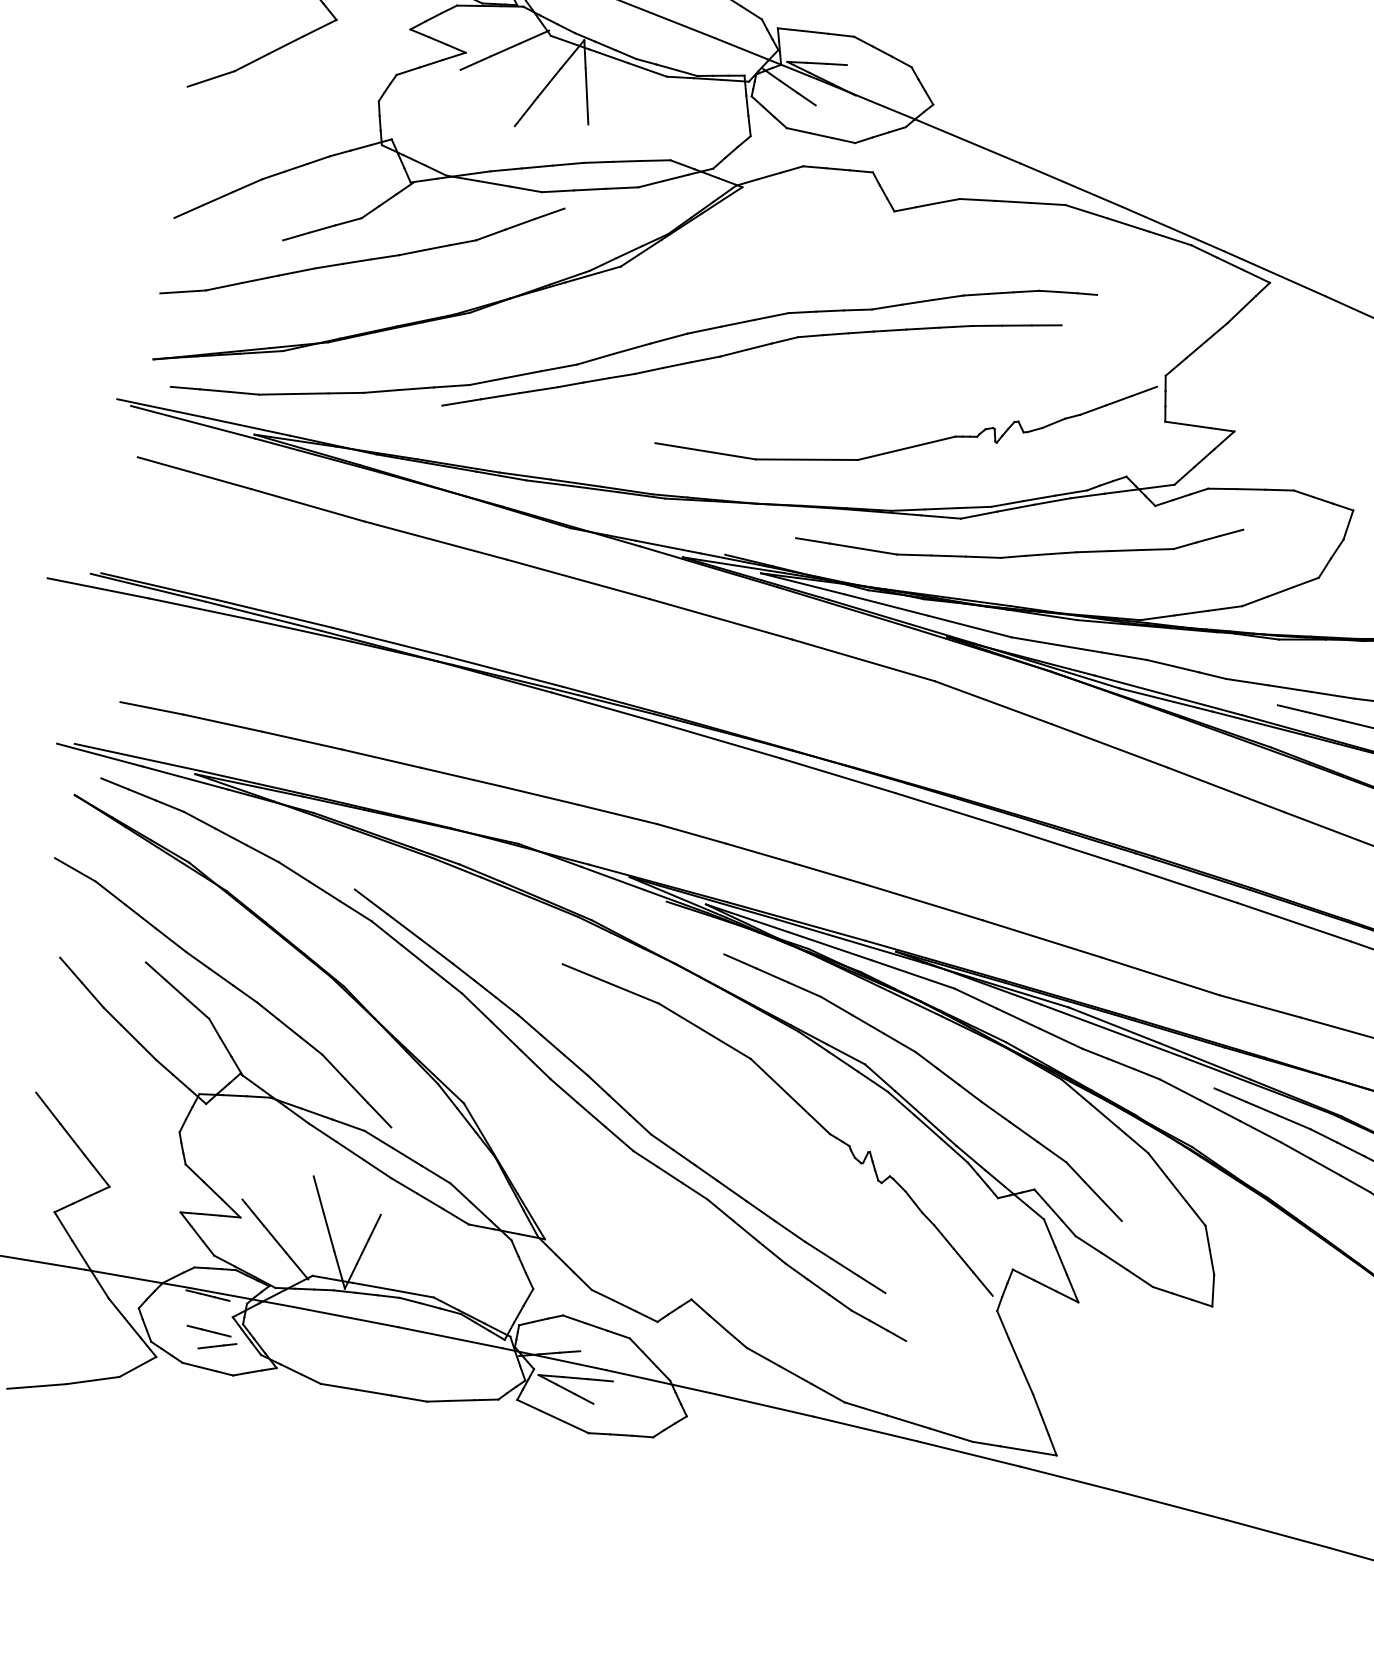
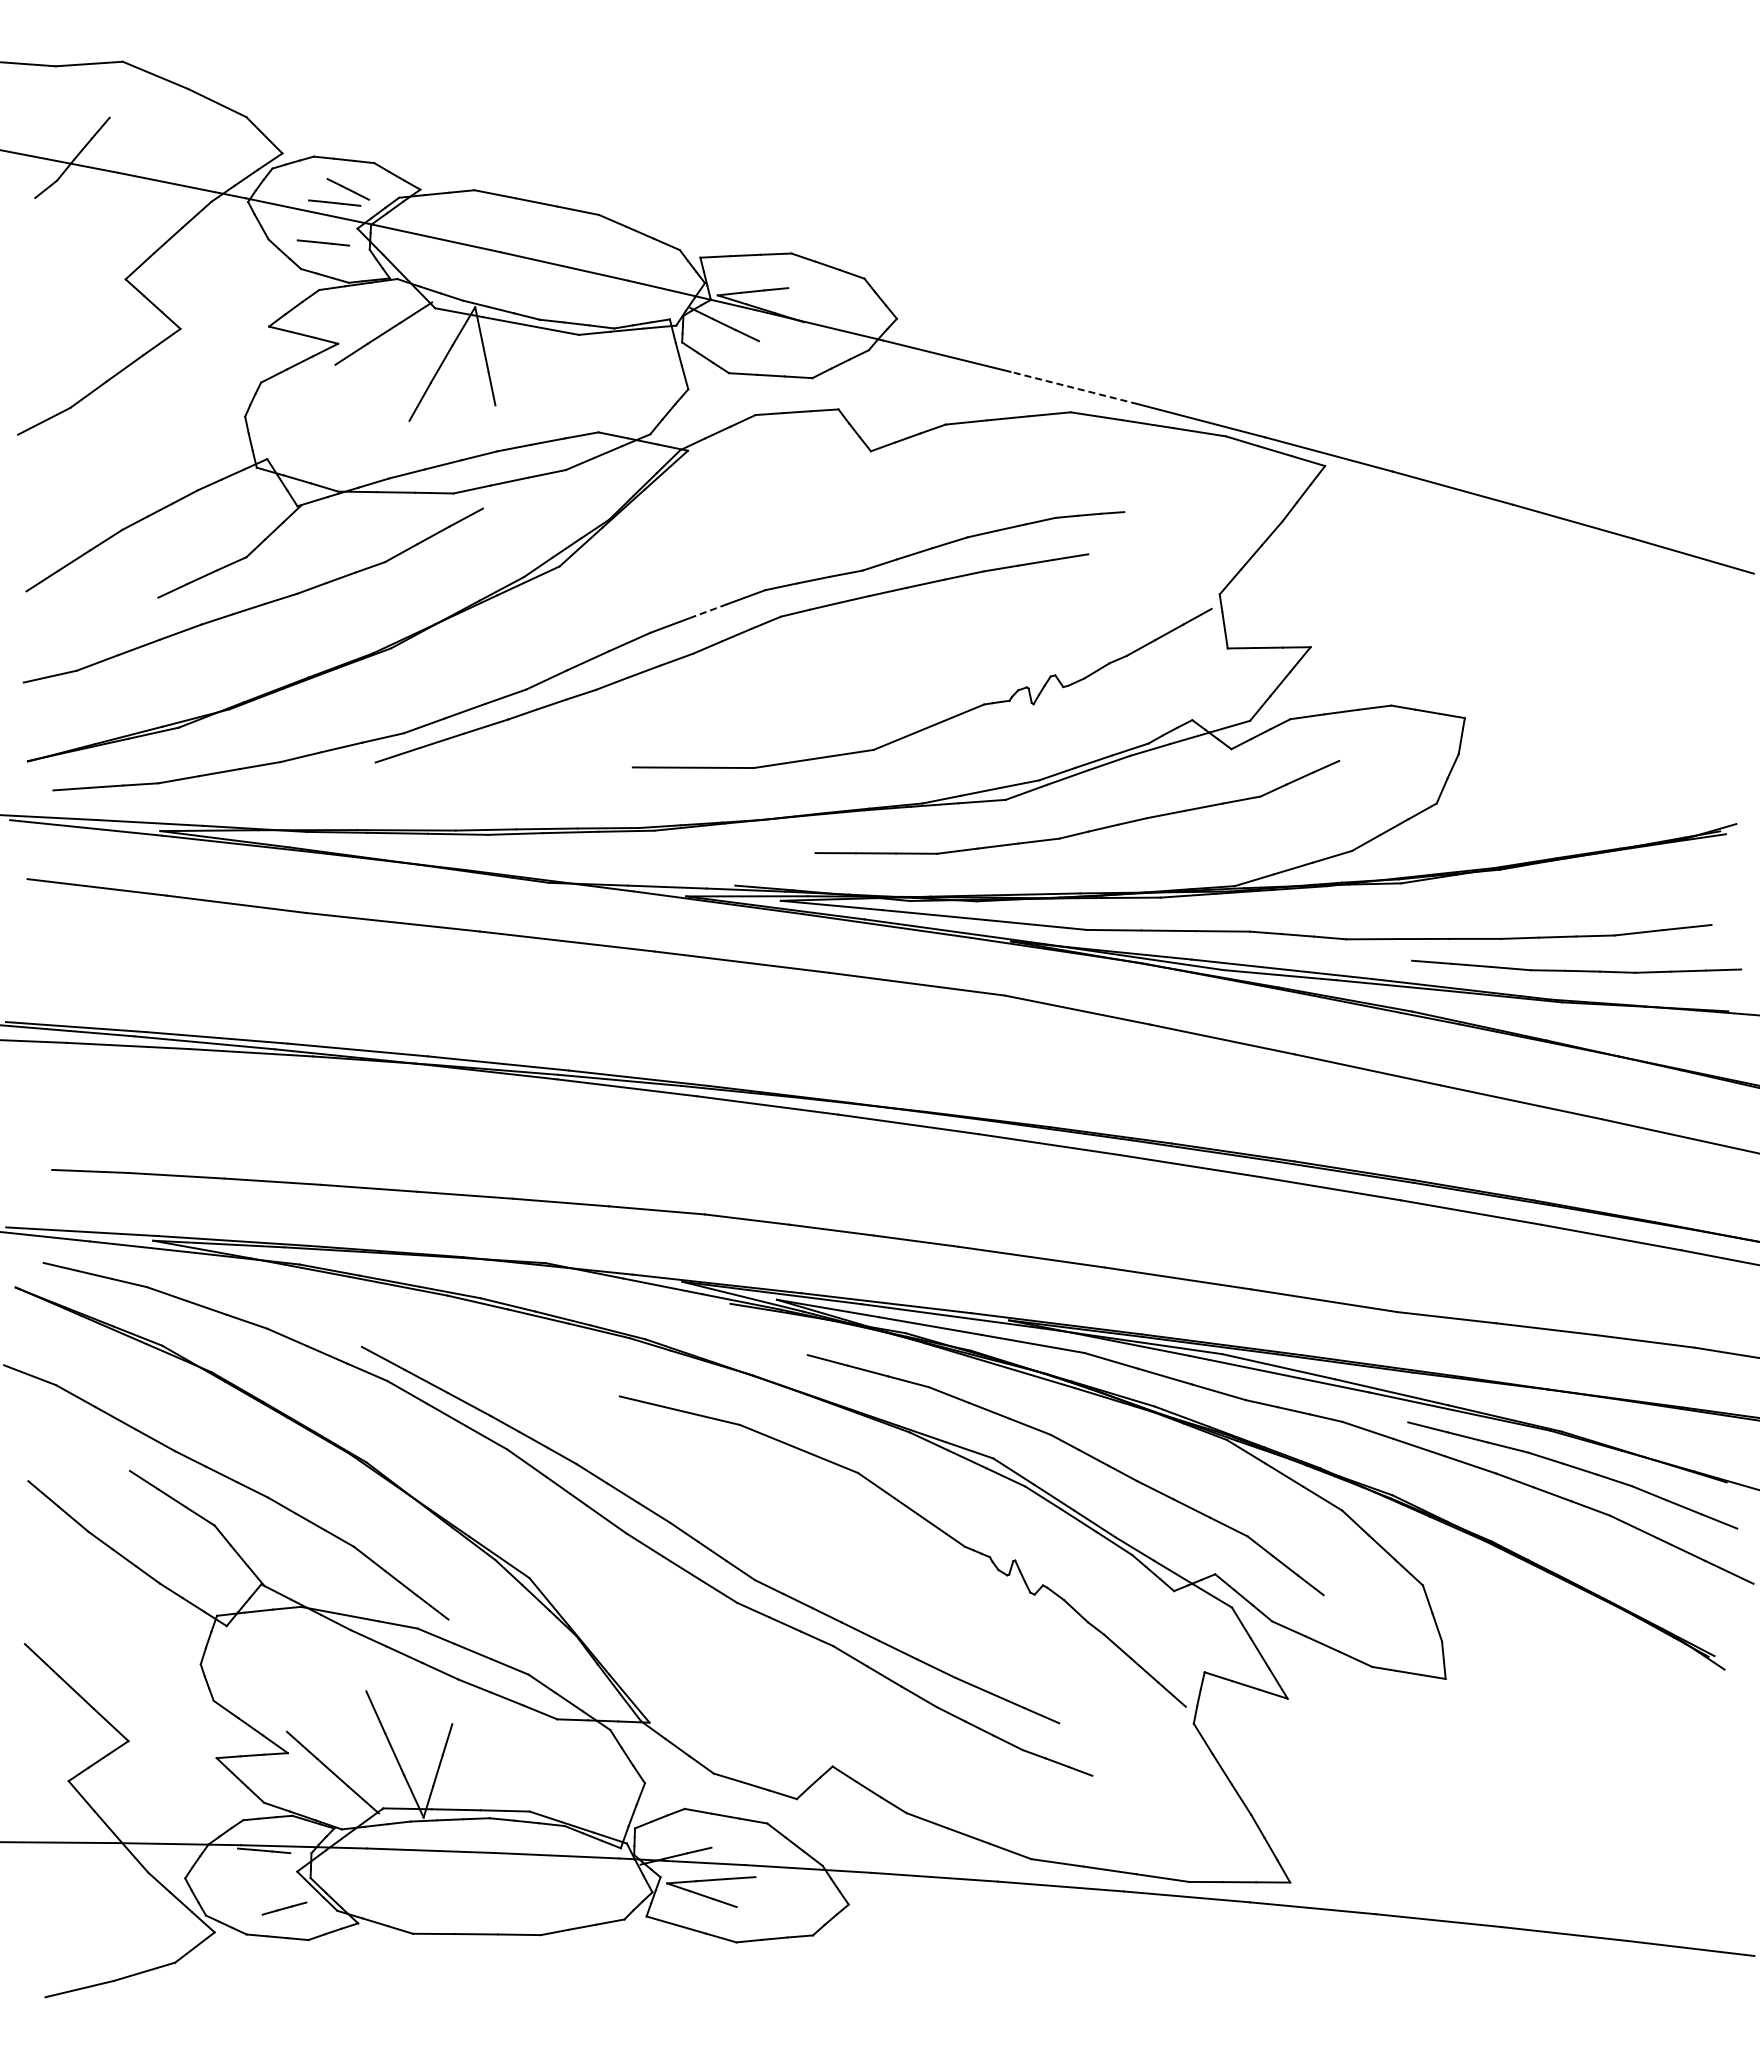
line: (1071, 185) -> (1074, 388), solid -> dashed
line: (737, 323) -> (707, 611), solid -> dashed
line: (208, 1331) -> (271, 1892), removed

